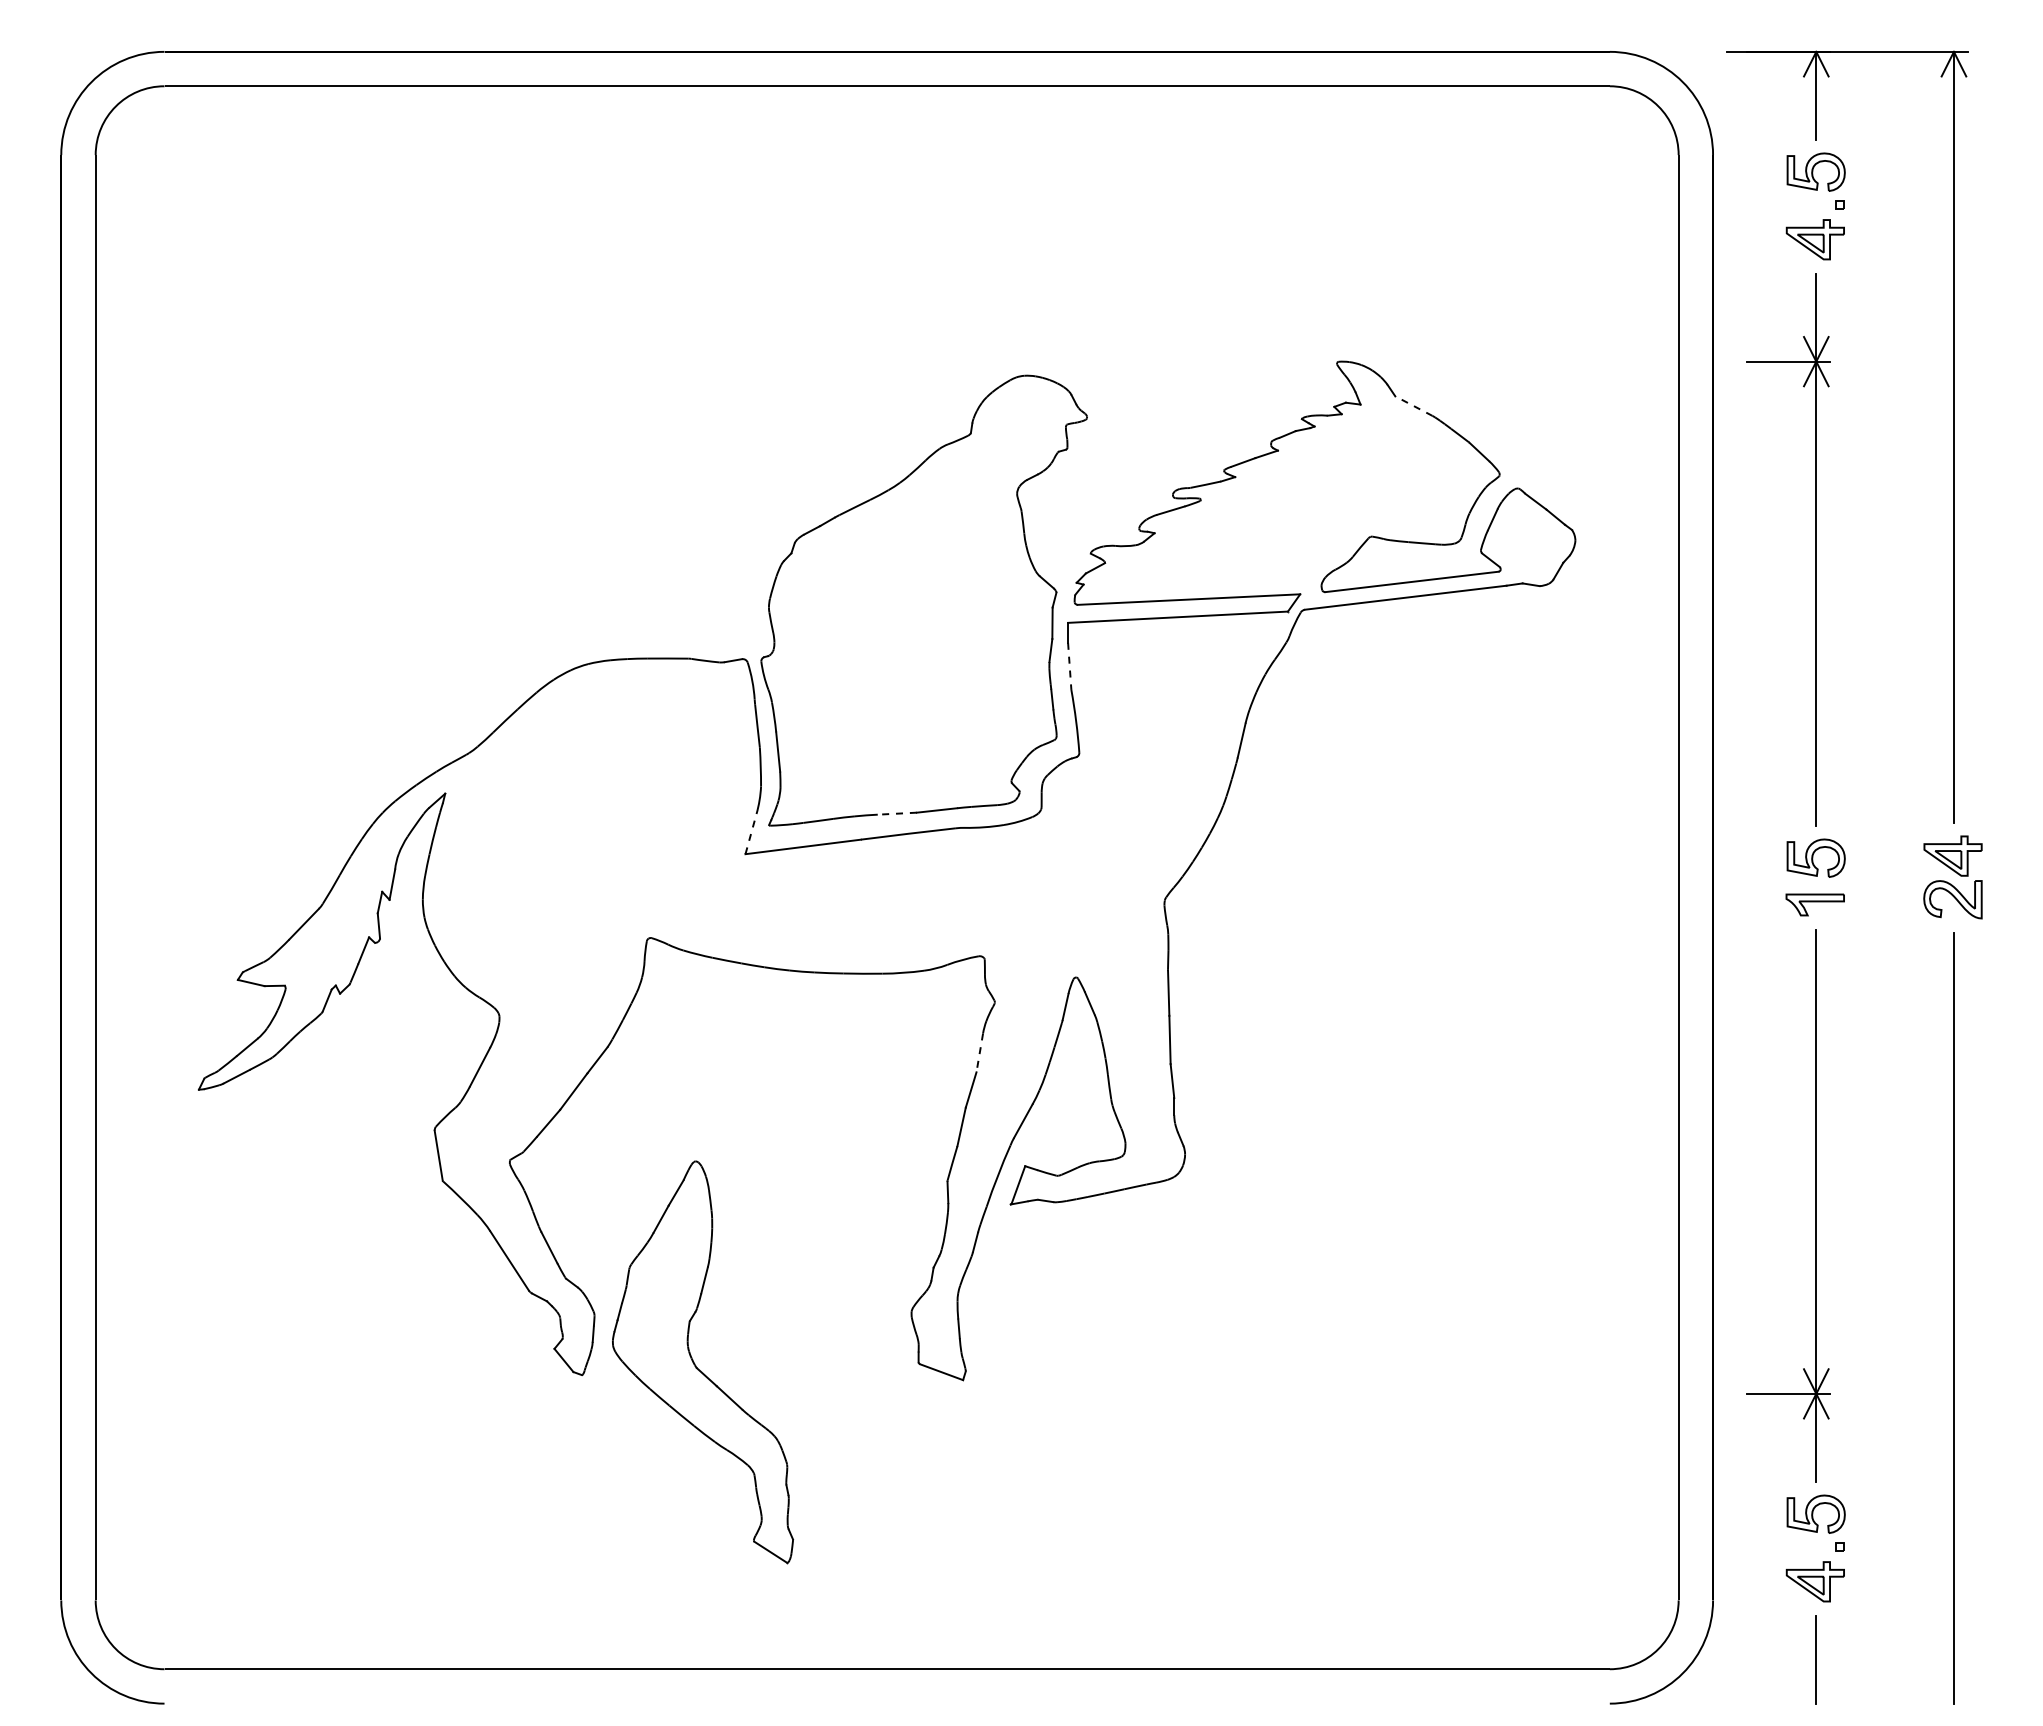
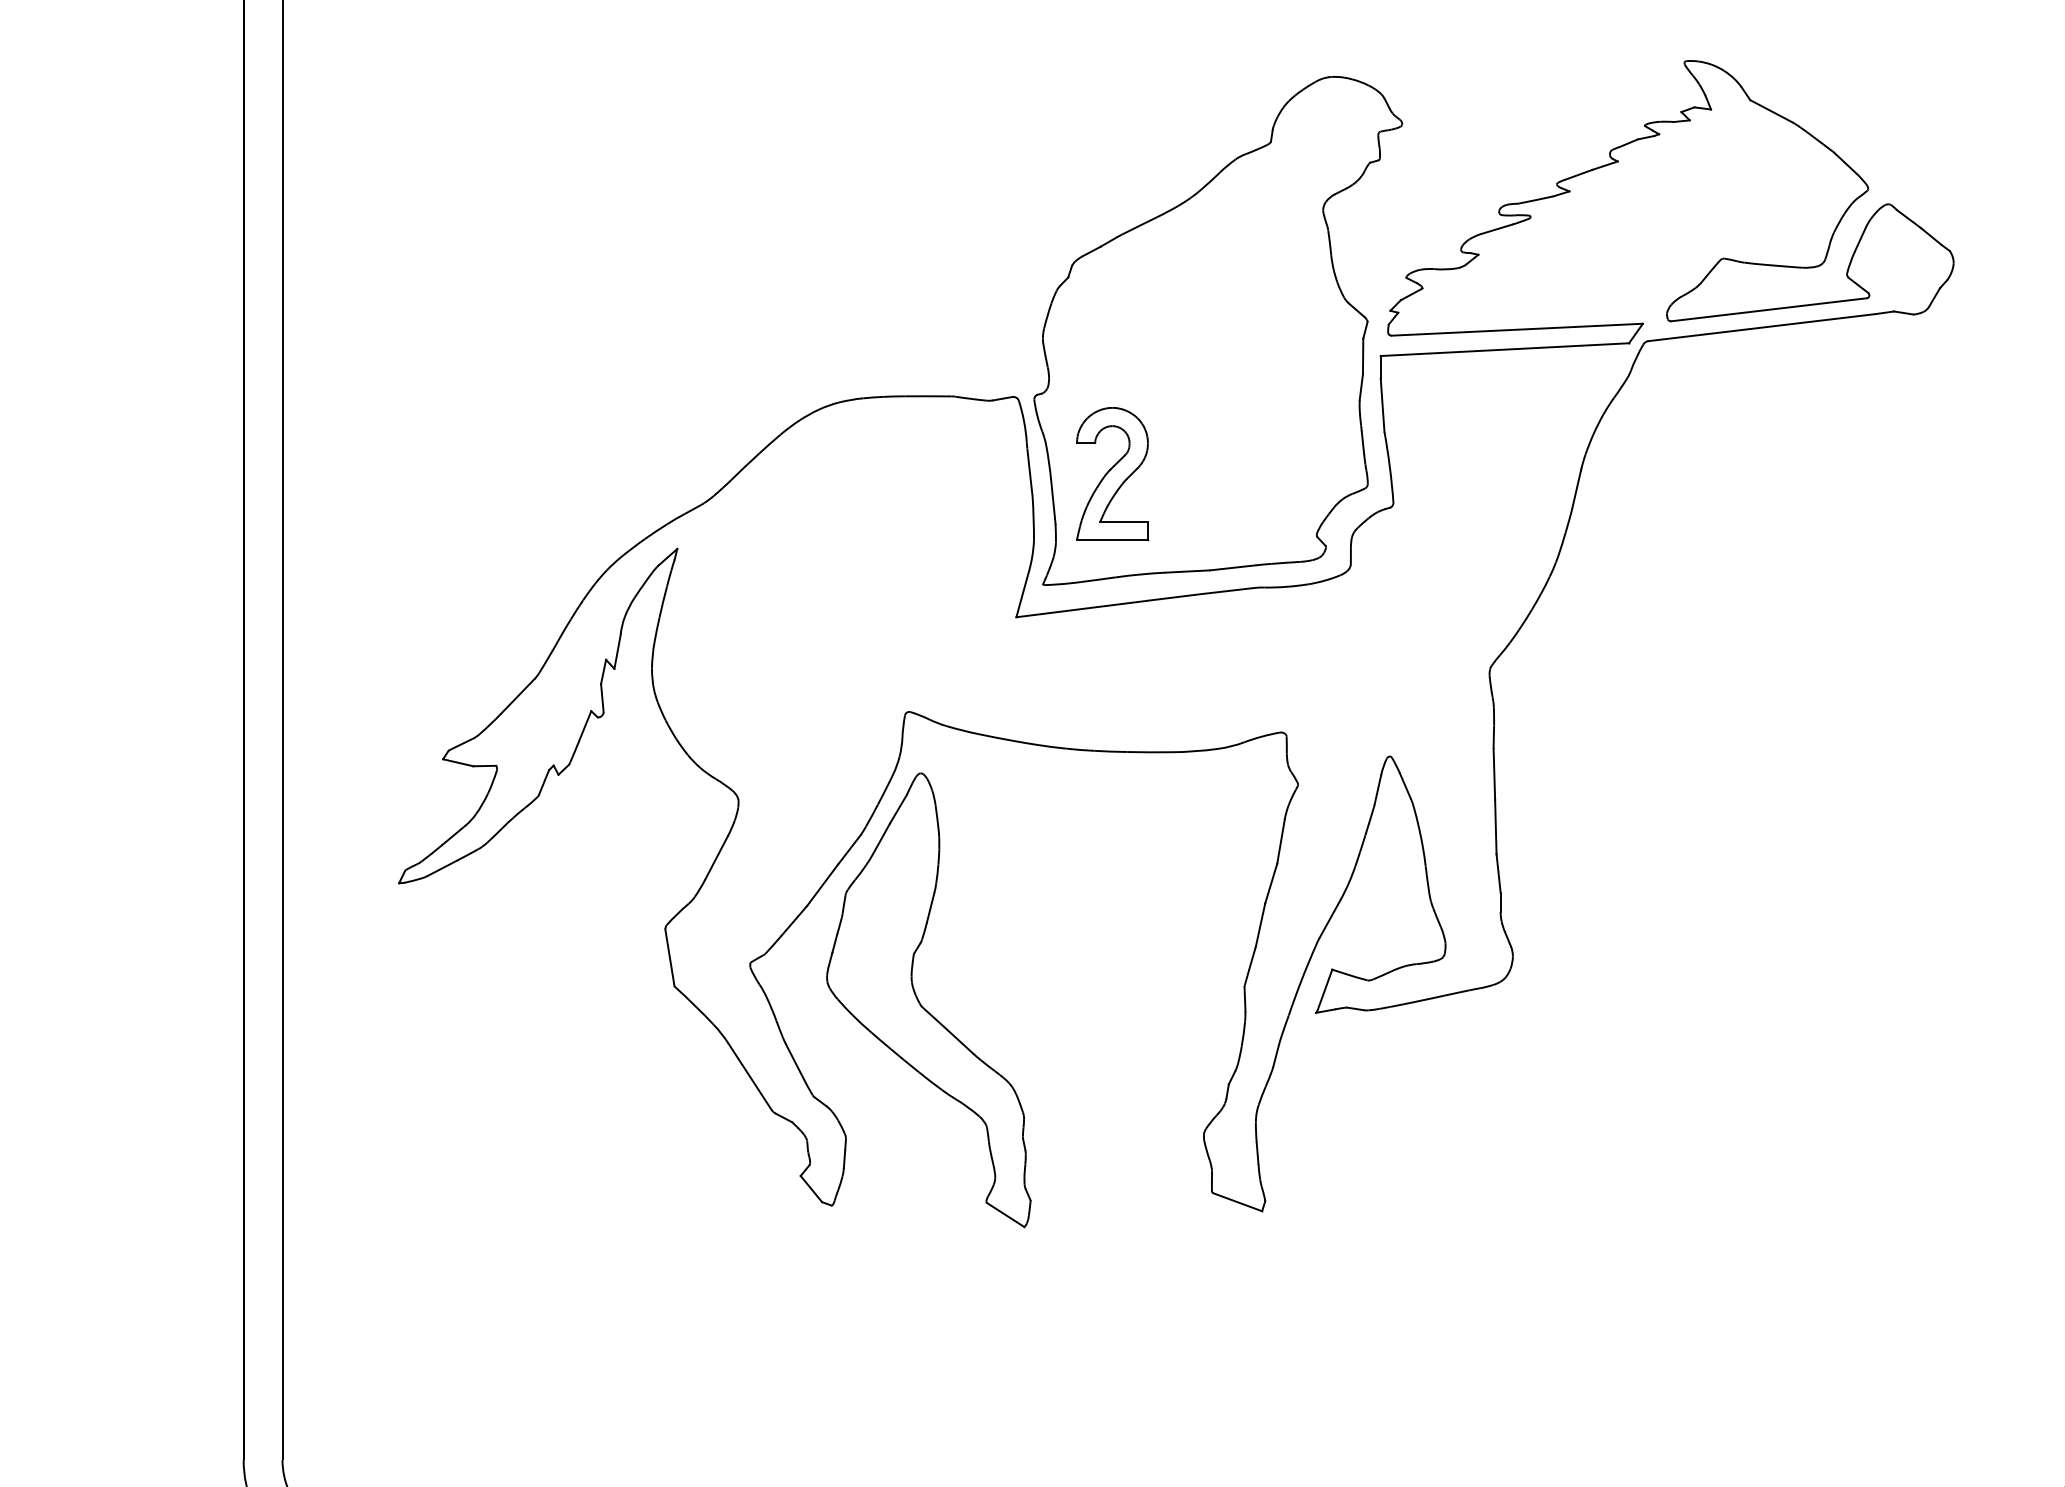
line: (1413, 406) -> (1770, 111), dashed -> solid
line: (1069, 666) -> (1382, 405), dashed -> solid
part: (830, 727) -> (1112, 474), added
line: (897, 813) -> (1188, 571), dashed -> solid
line: (751, 834) -> (1023, 595), dashed -> solid
line: (979, 1052) -> (1280, 841), dashed -> solid
part: (696, 1365) -> (921, 1003), moved

